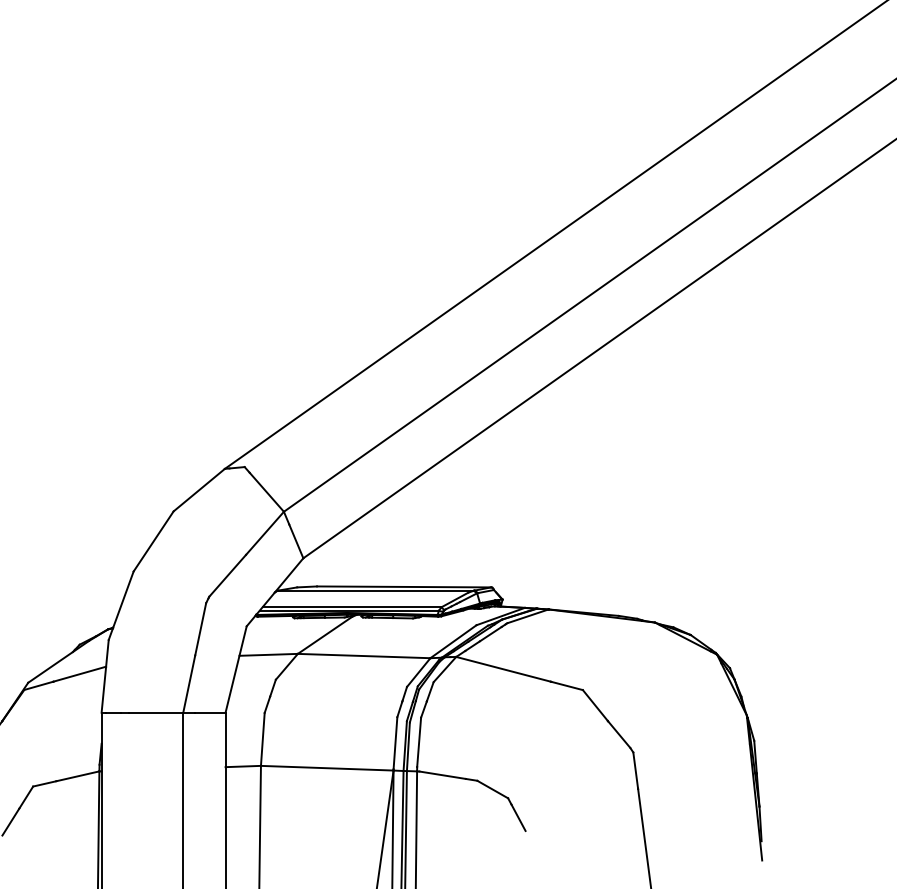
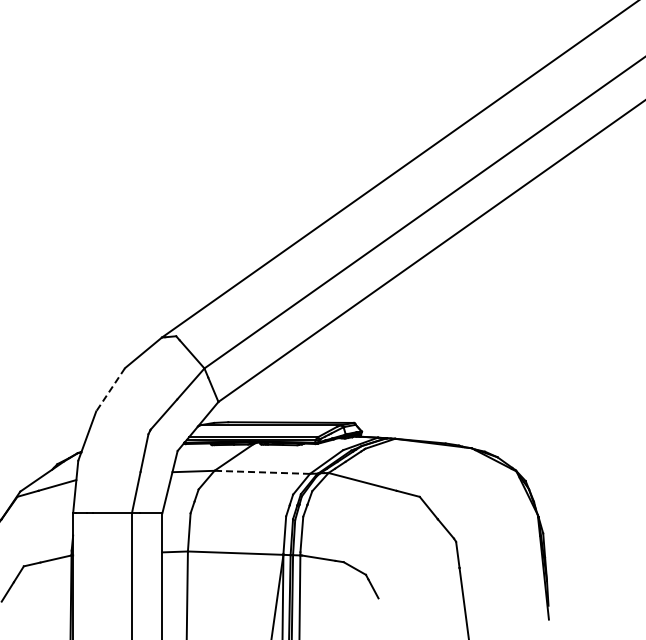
line: (153, 540) -> (110, 389), solid -> dashed
line: (364, 656) -> (262, 472), solid -> dashed

